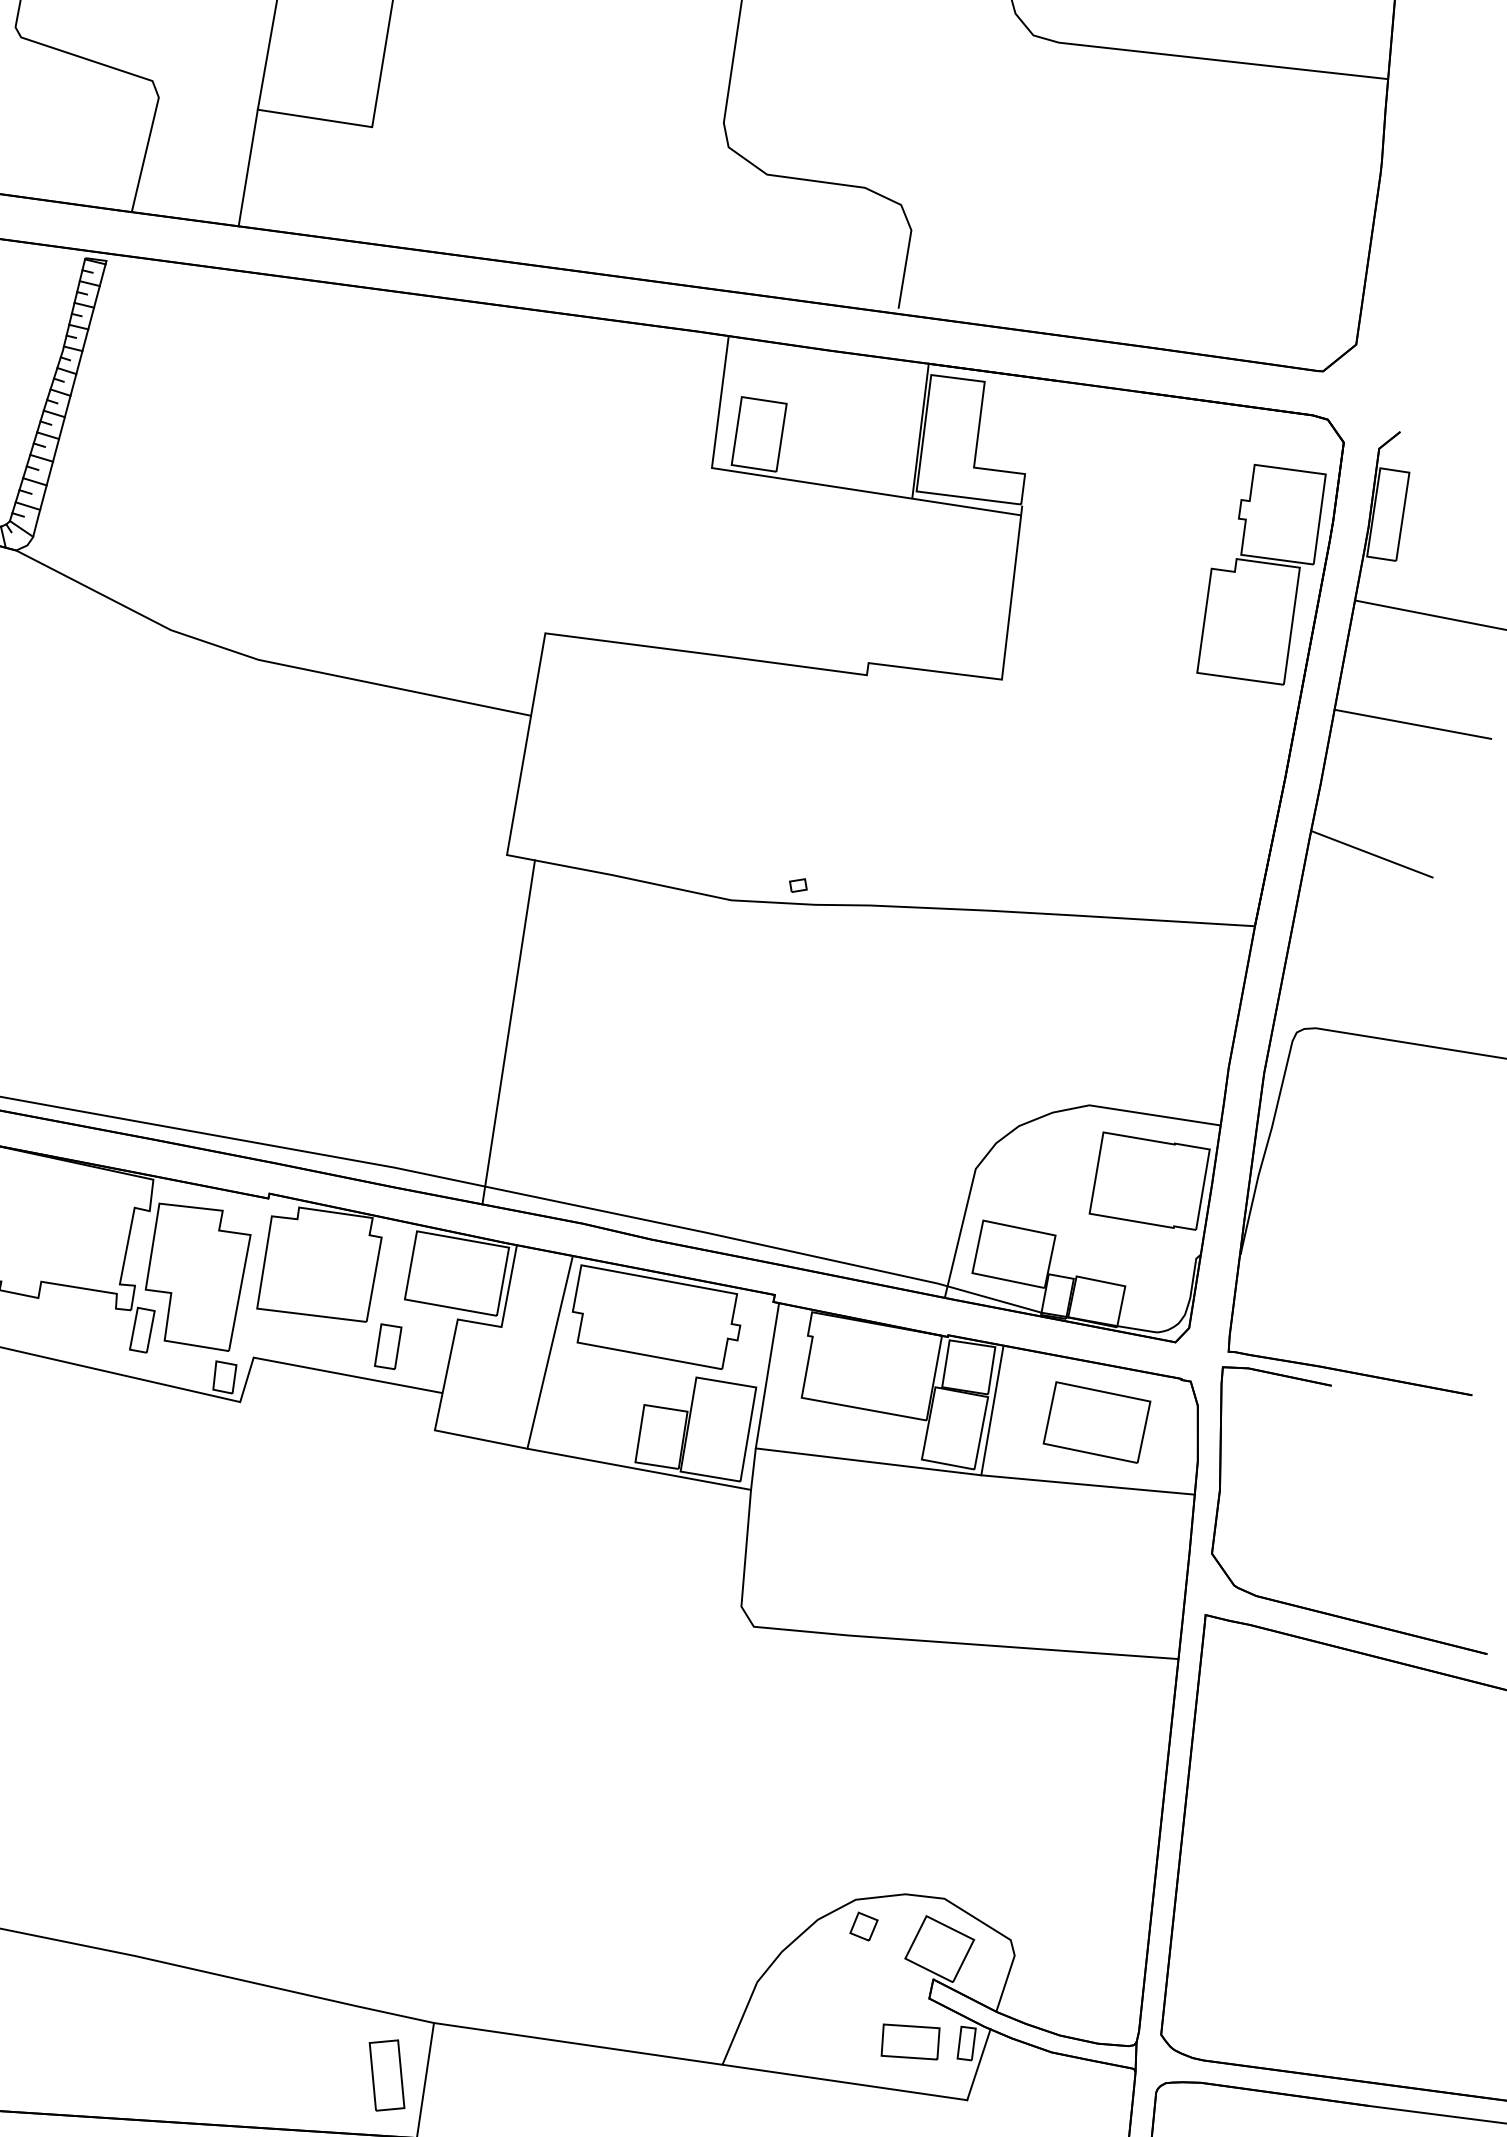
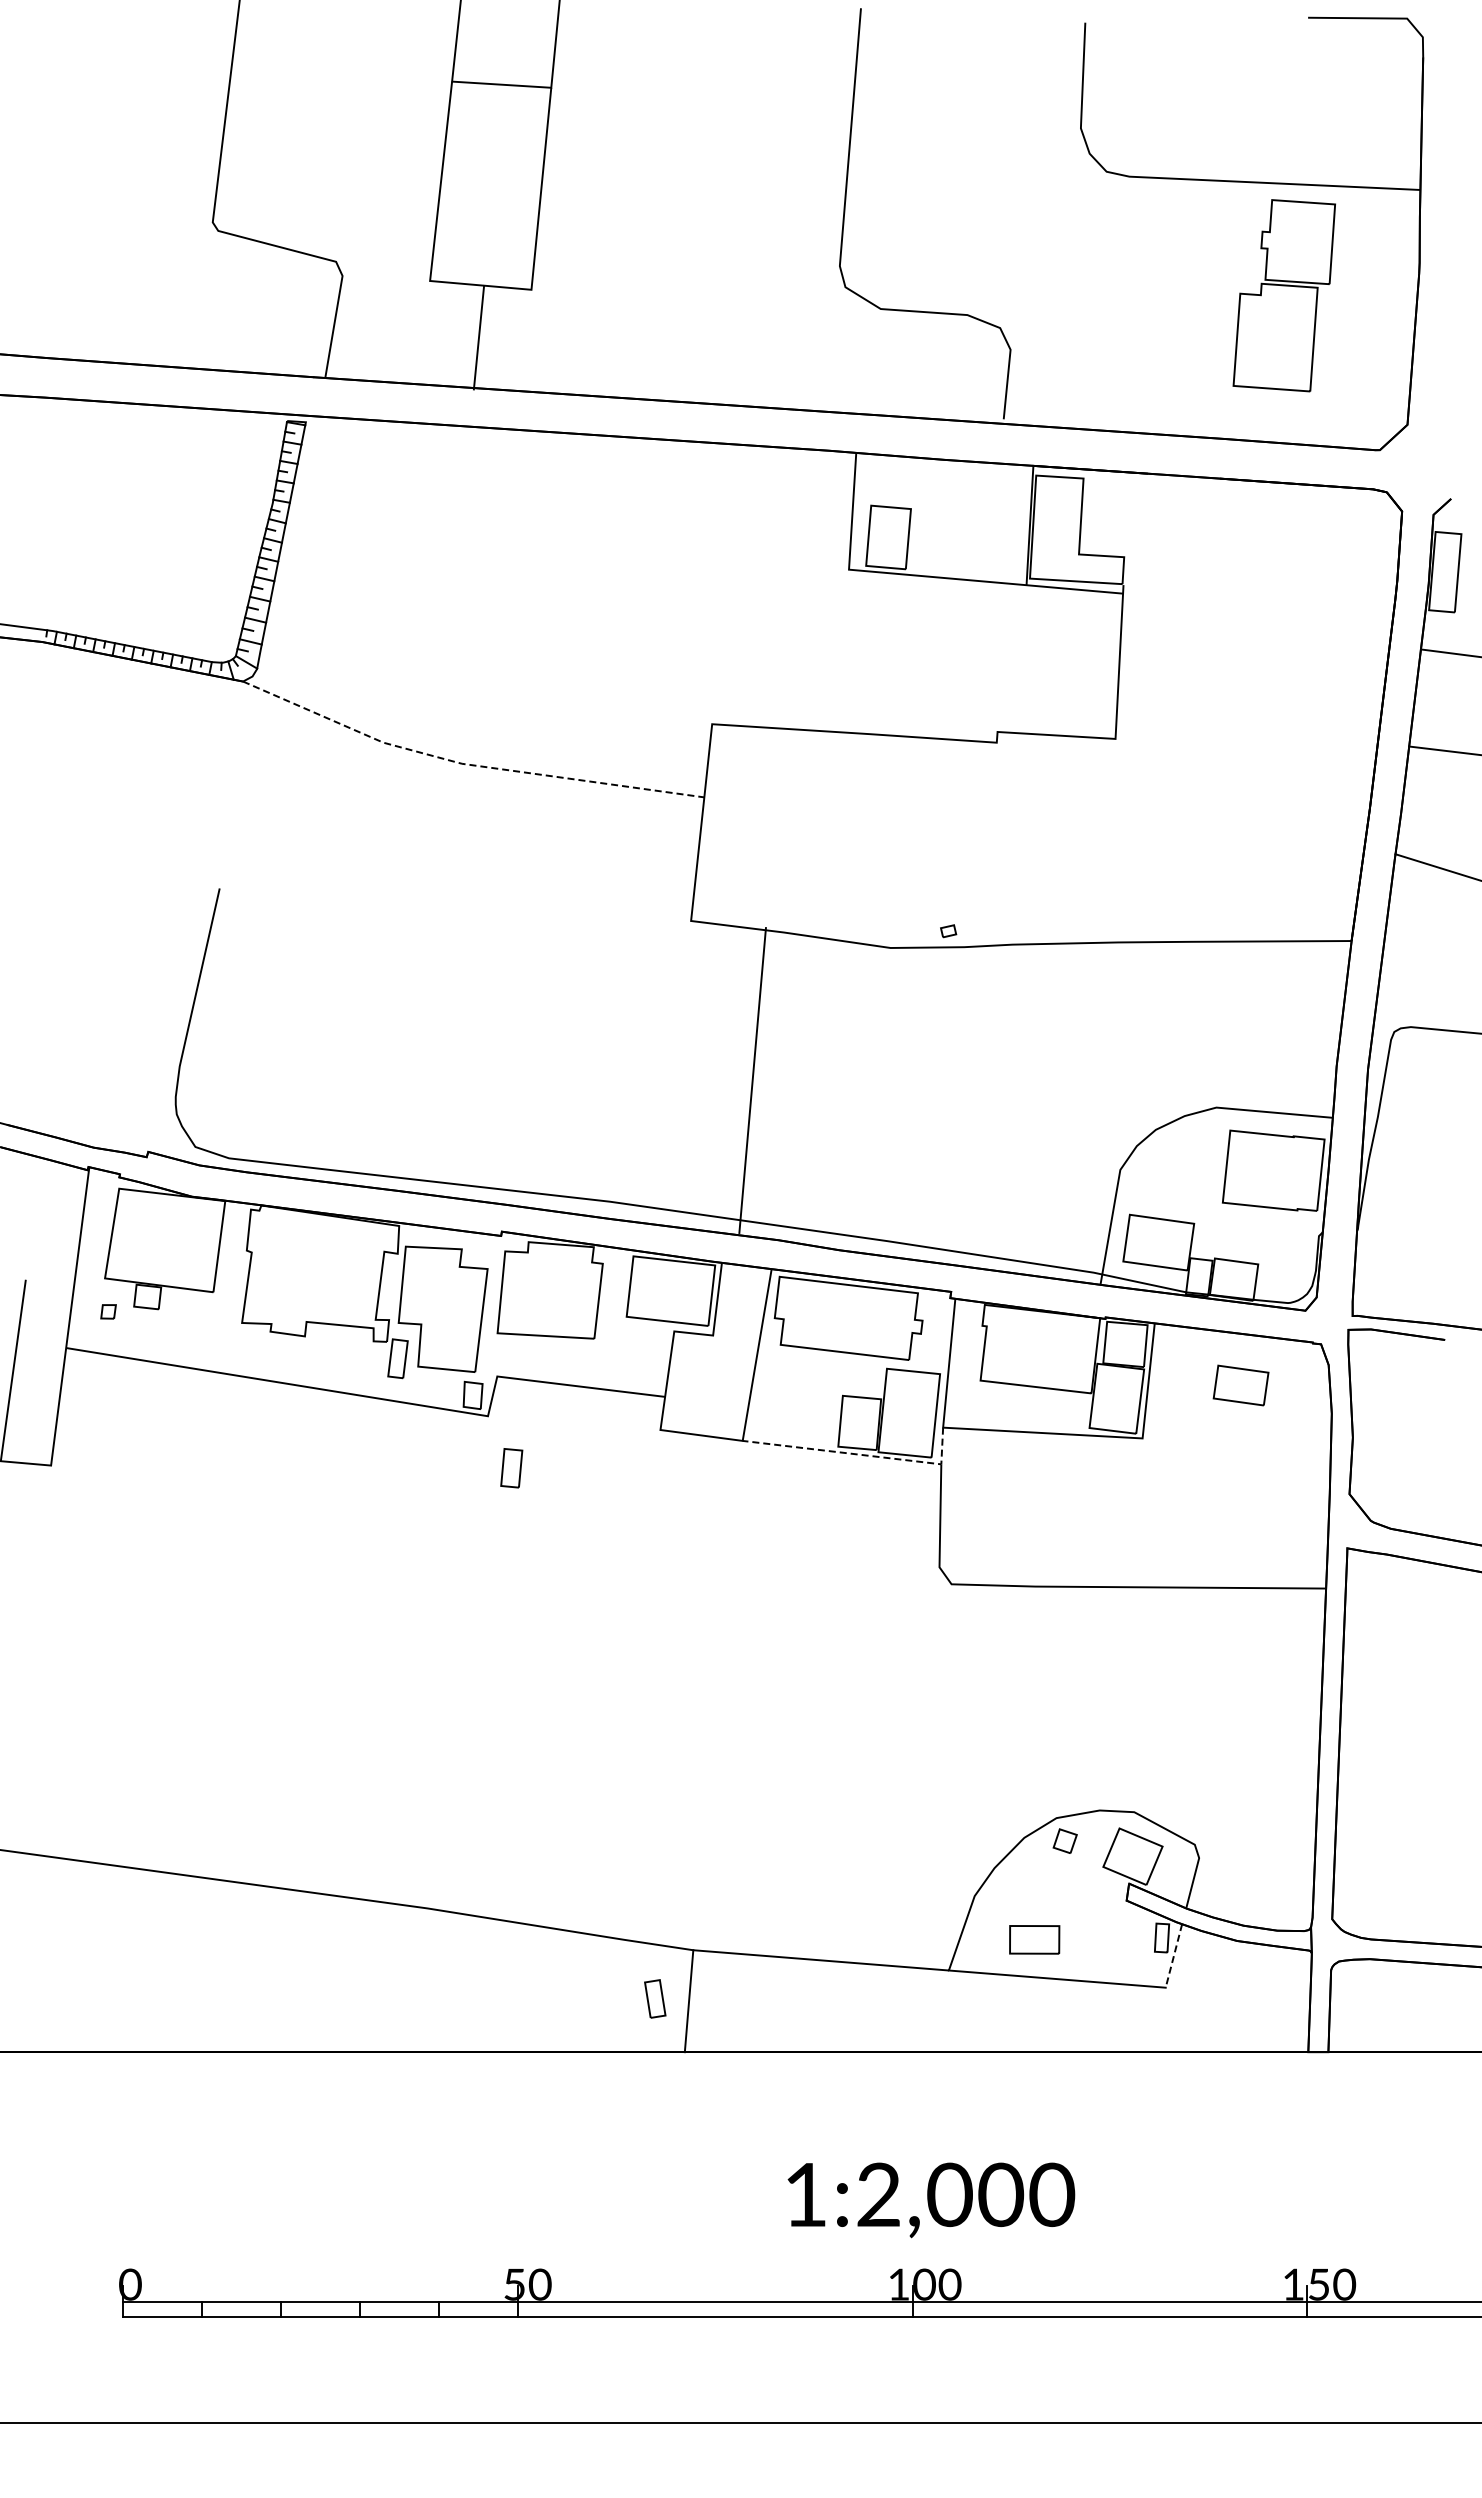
line: (247, 167) -> (478, 337), moved
part: (1260, 573) -> (1283, 295), moved
line: (263, 661) -> (466, 764), solid -> dashed
line: (508, 1032) -> (752, 1080), moved
part: (387, 1346) -> (511, 1468), moved
part: (1096, 1422) -> (1240, 1385), size x0.6
line: (660, 1472) -> (860, 1454), solid -> dashed
line: (1087, 1484) -> (1236, 1440), removed
part: (910, 2041) -> (1034, 1939), moved
line: (978, 2064) -> (1173, 1955), solid -> dashed
part: (387, 2075) -> (655, 1998), size x0.6

